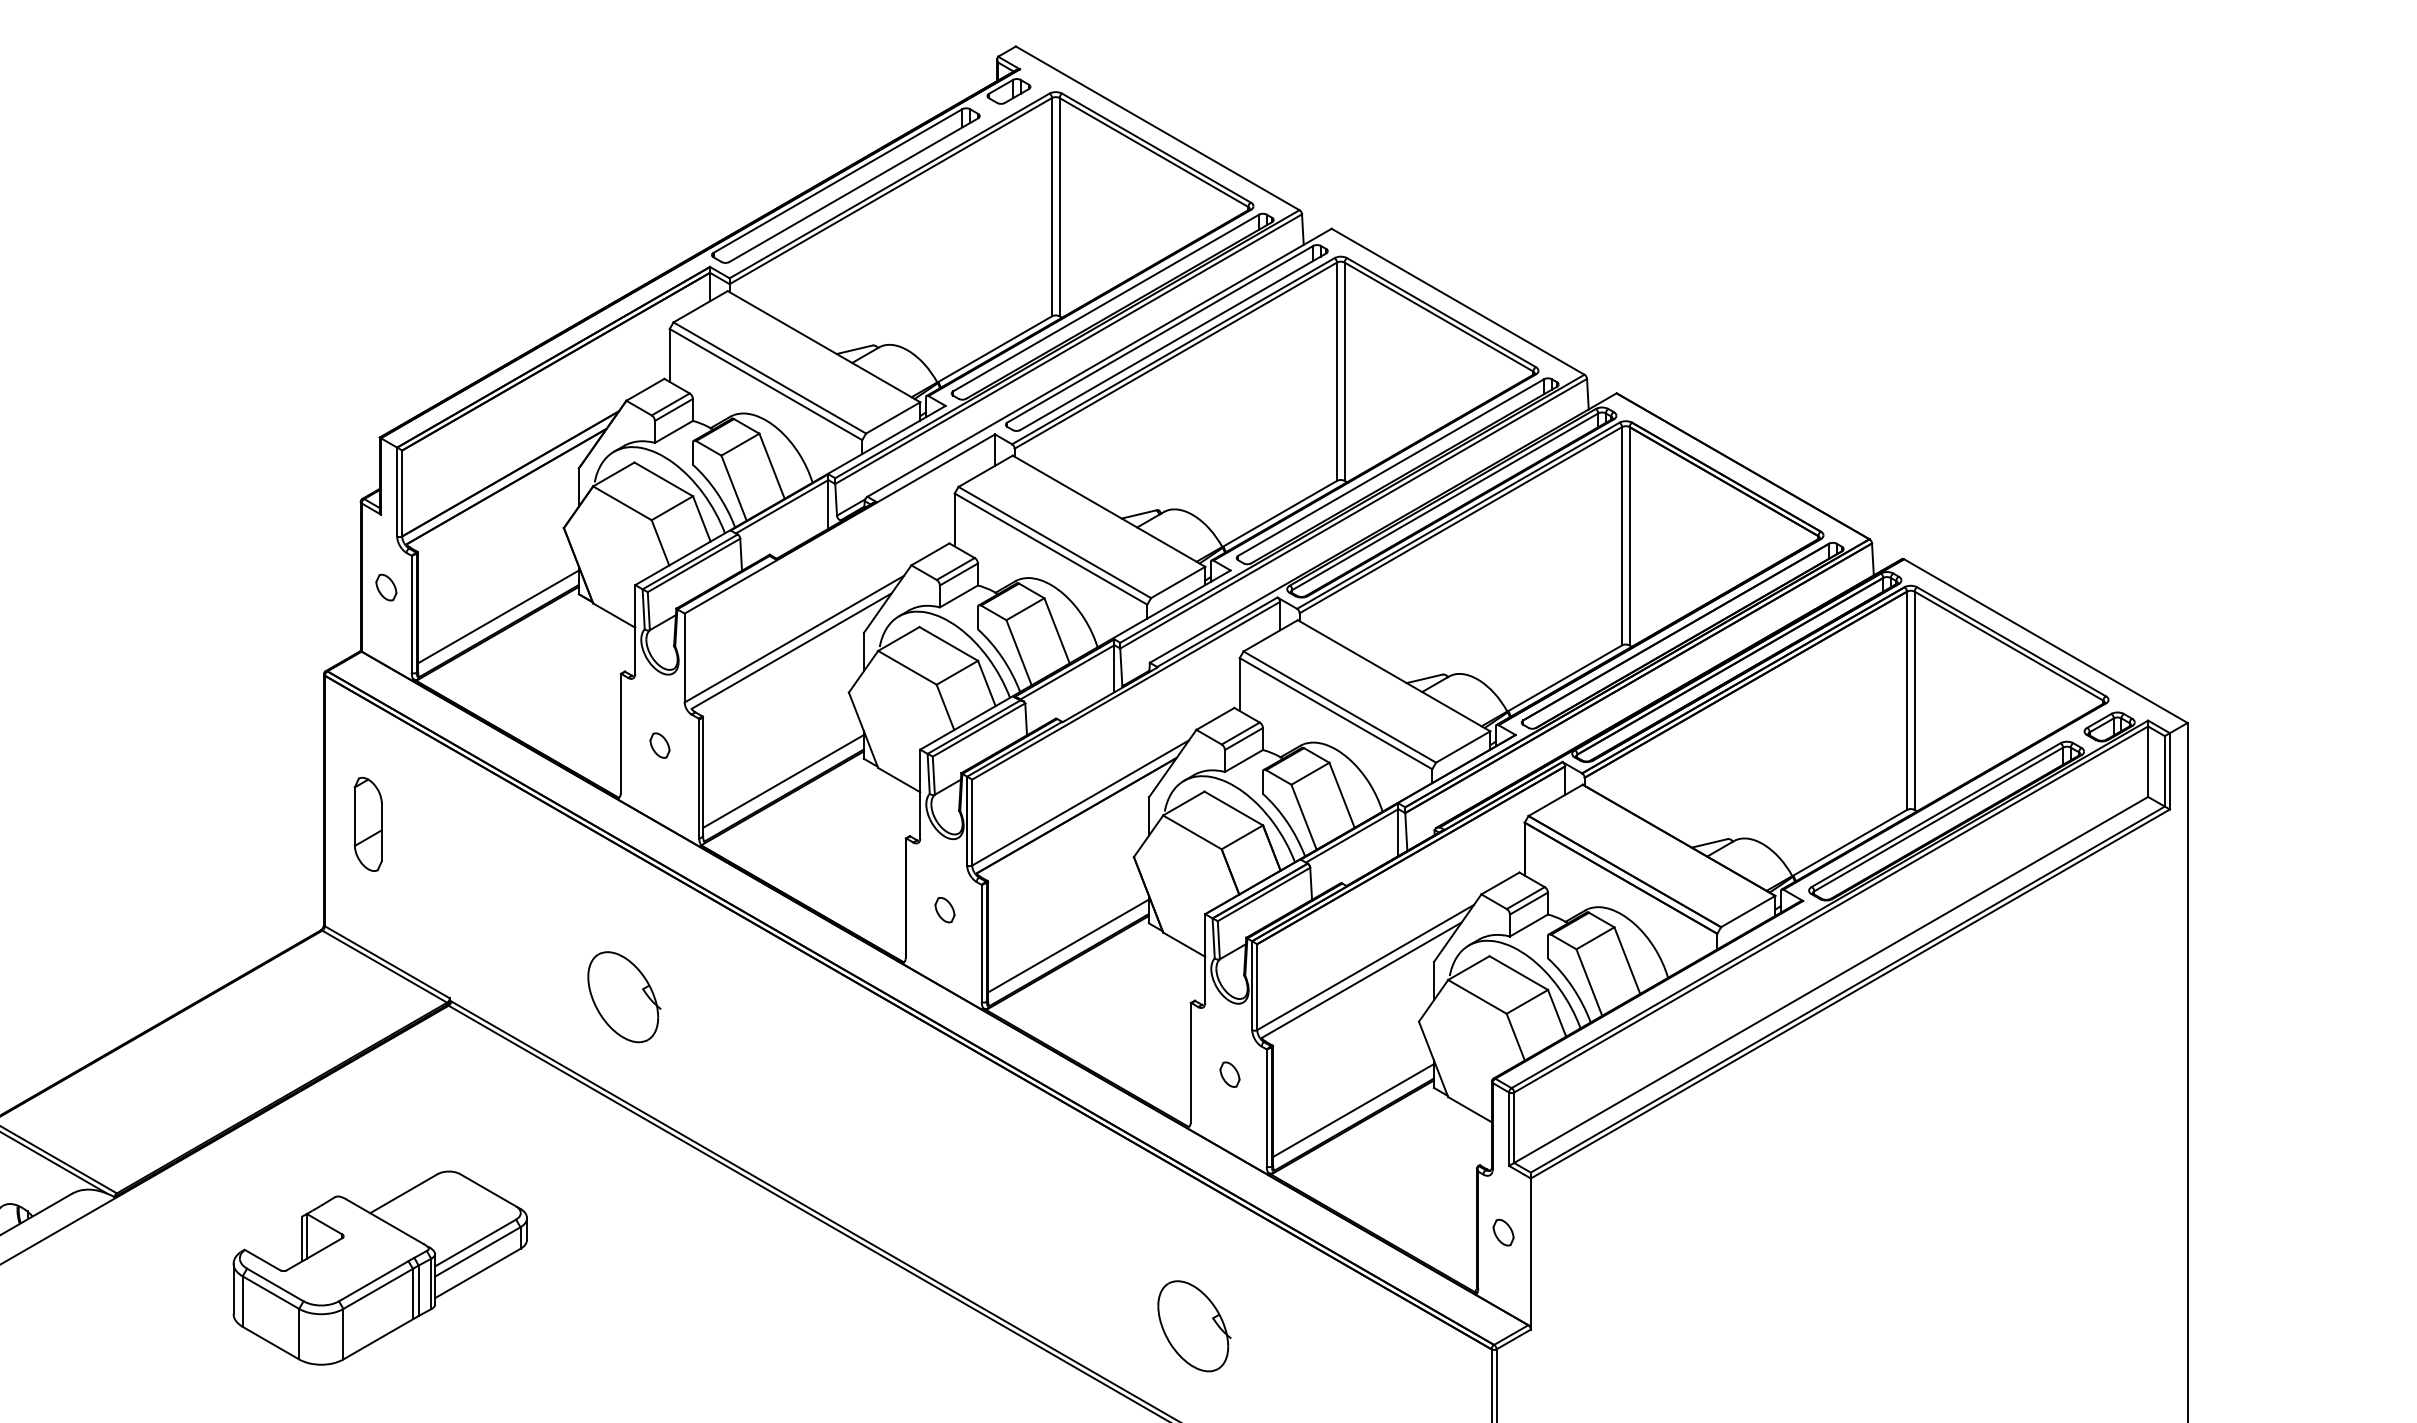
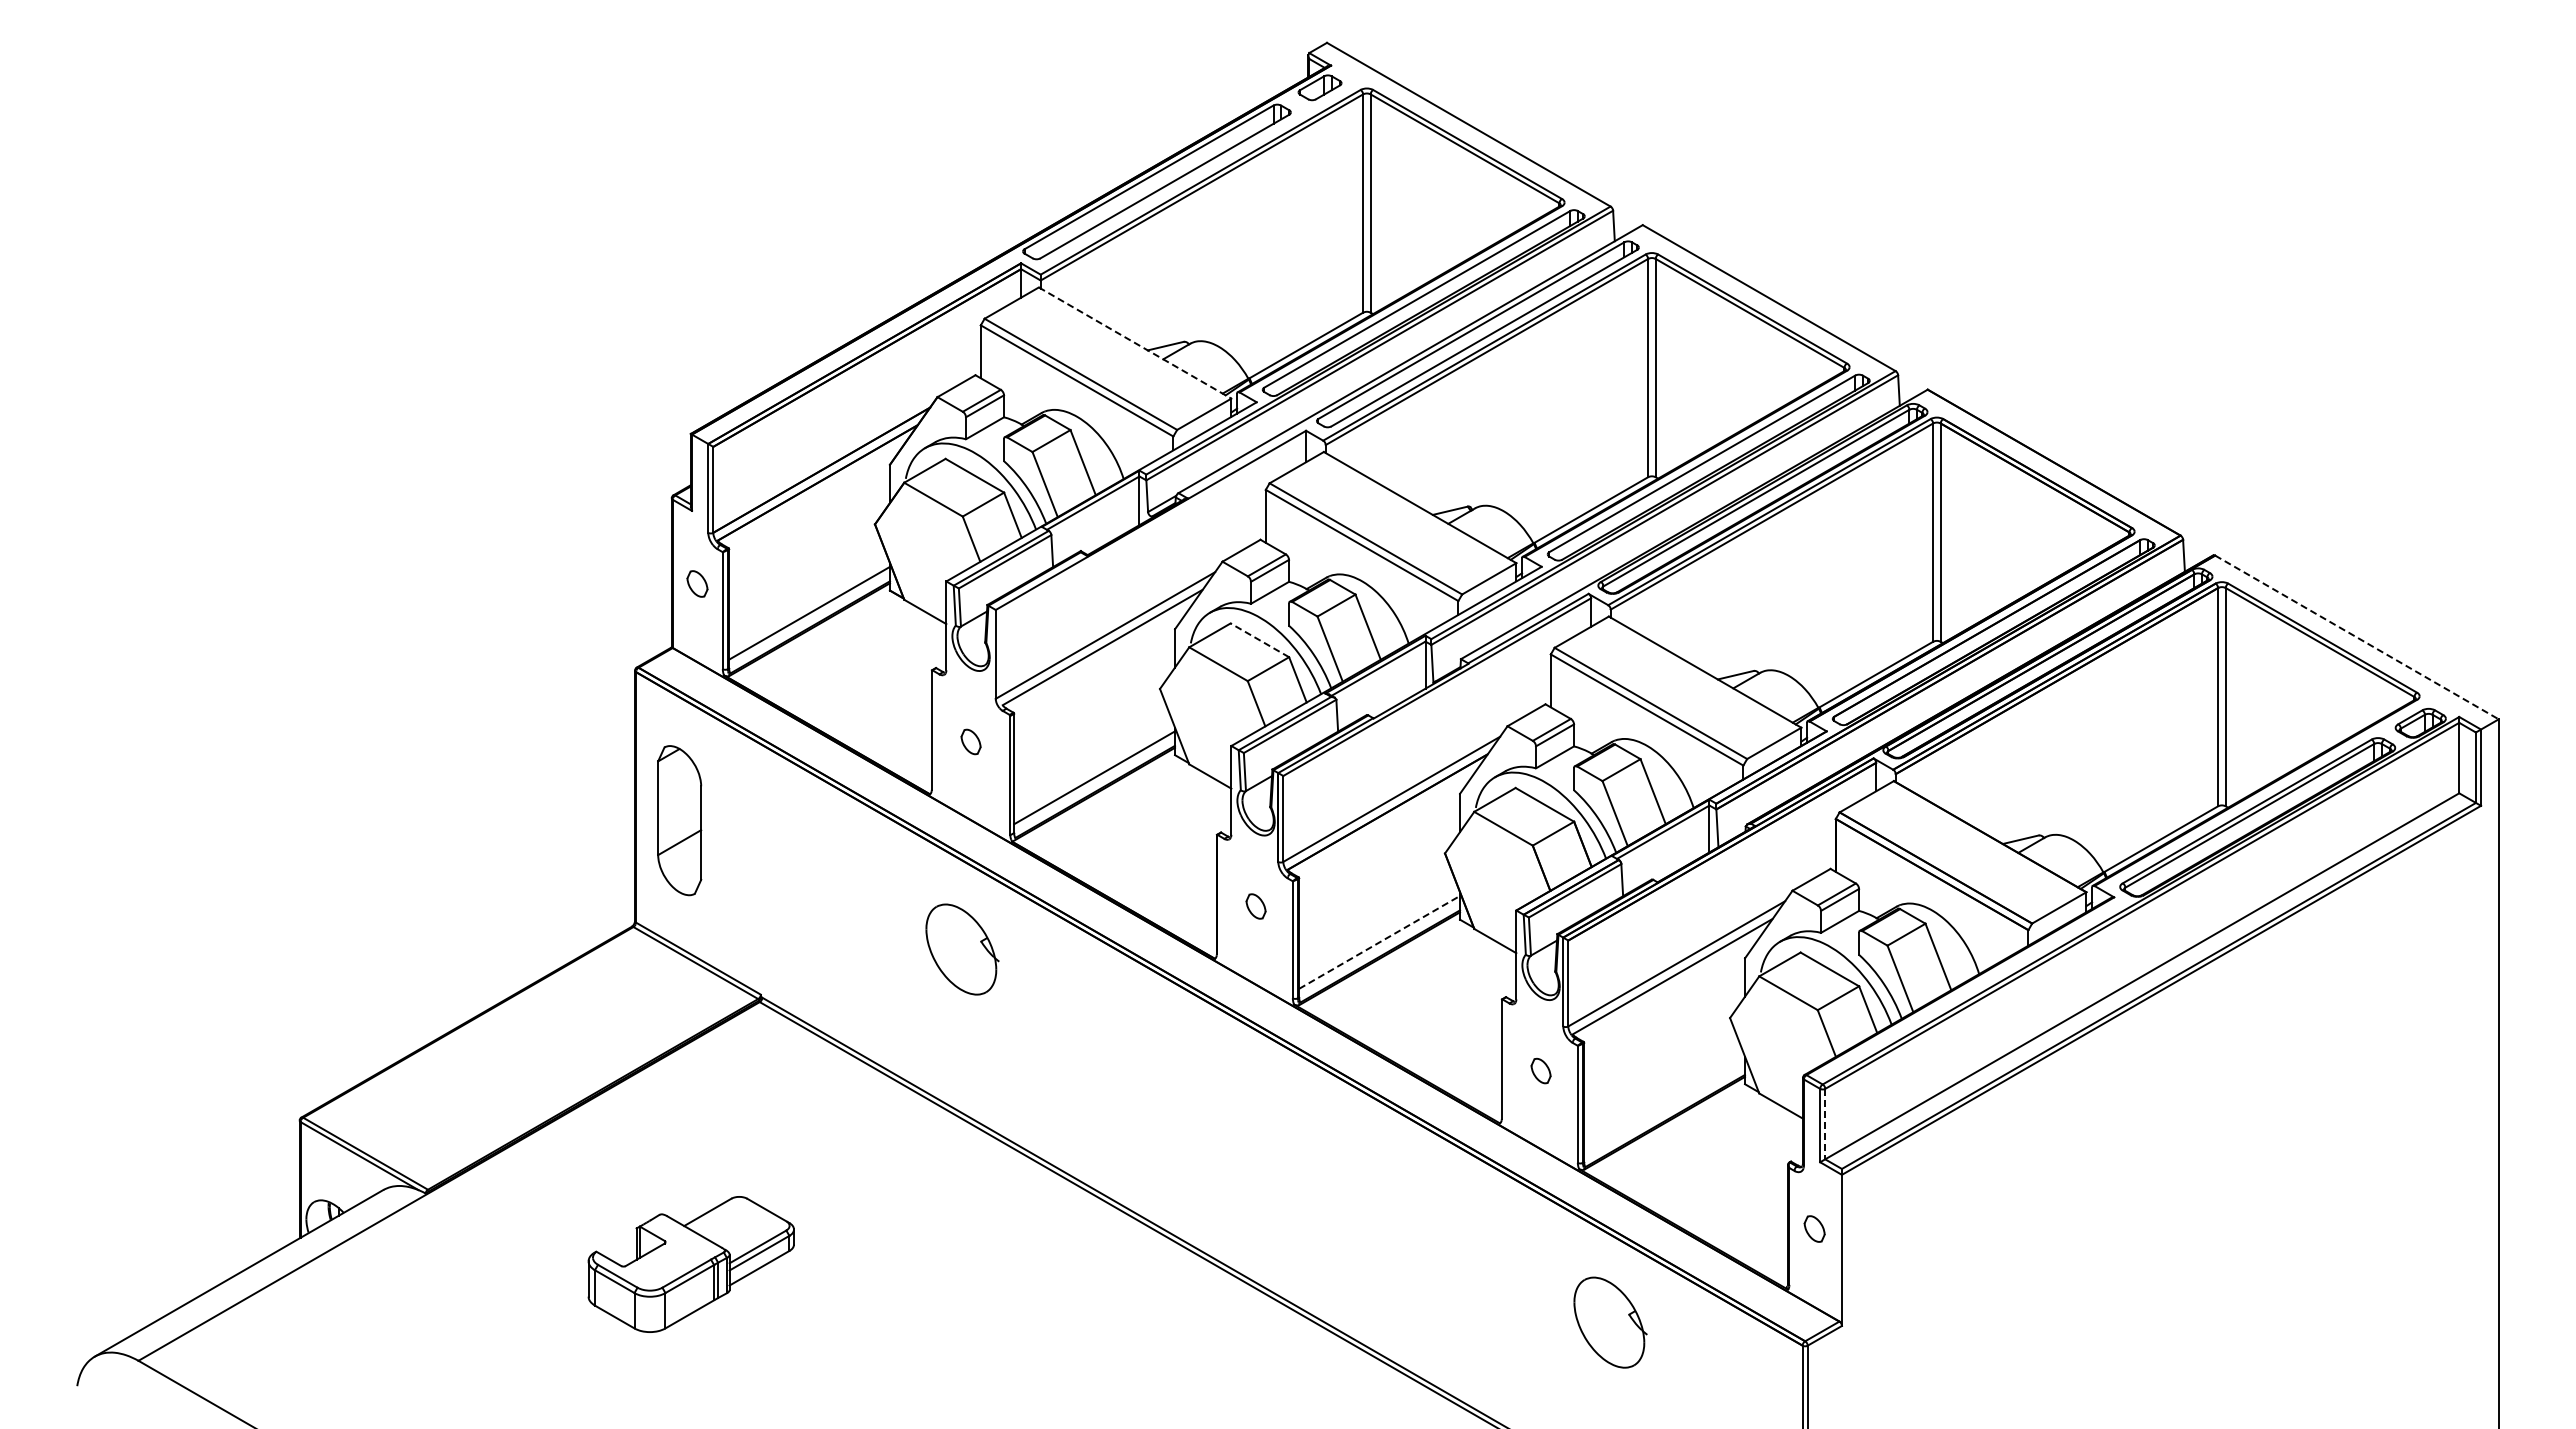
line: (824, 347) -> (1135, 343), solid -> dashed
line: (2045, 641) -> (2356, 637), solid -> dashed
line: (948, 644) -> (1259, 640), solid -> dashed
part: (367, 824) -> (678, 820), size x1.6
line: (1068, 946) -> (1379, 942), solid -> dashed
part: (624, 997) -> (962, 949), moved
line: (1353, 1110) -> (1664, 1106), removed
line: (1514, 1128) -> (1825, 1124), solid -> dashed
part: (379, 1268) -> (690, 1264), size x0.7
part: (1194, 1326) -> (1610, 1322), moved

